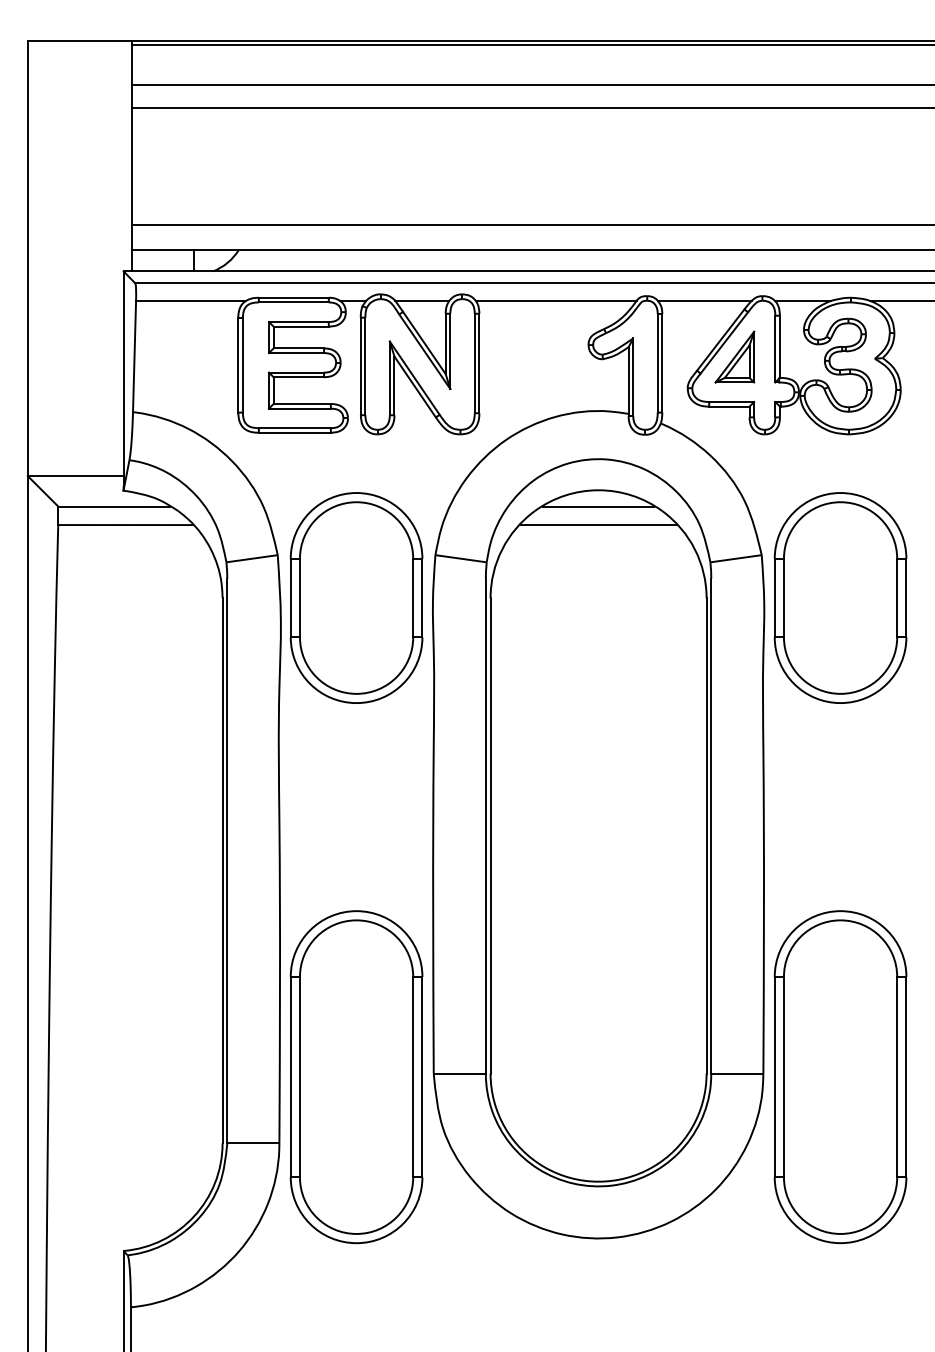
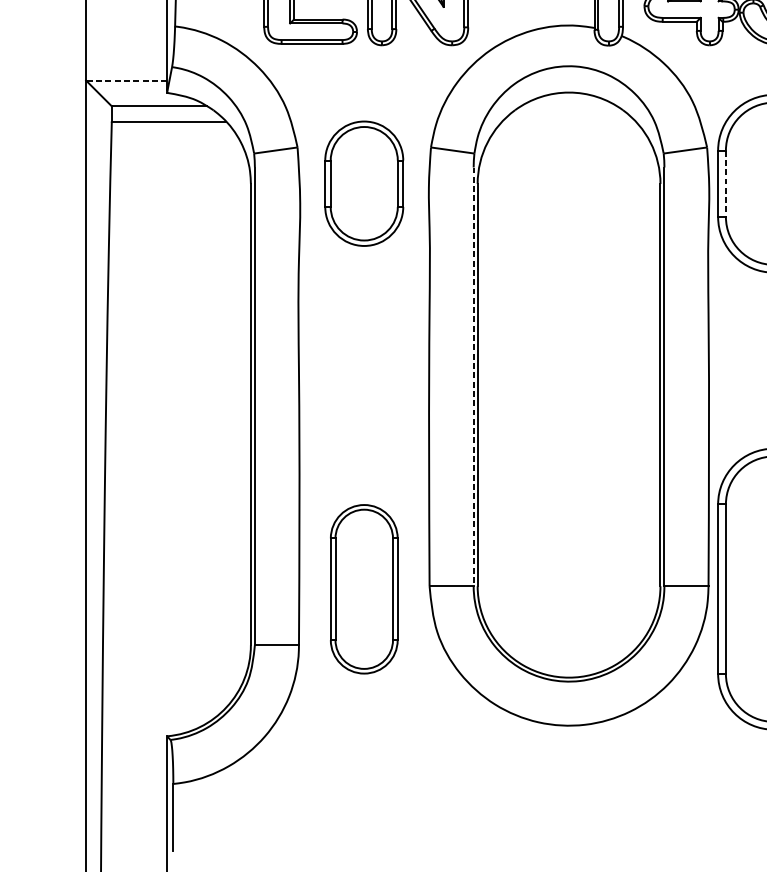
line: (75, 476) -> (126, 80), solid -> dashed
line: (598, 506) -> (568, 106), removed
line: (598, 525) -> (568, 122), removed
part: (356, 597) -> (364, 183), size x0.7
line: (783, 598) -> (725, 184), solid -> dashed
line: (485, 826) -> (473, 377), solid -> dashed
part: (356, 1077) -> (364, 589), size x0.6

